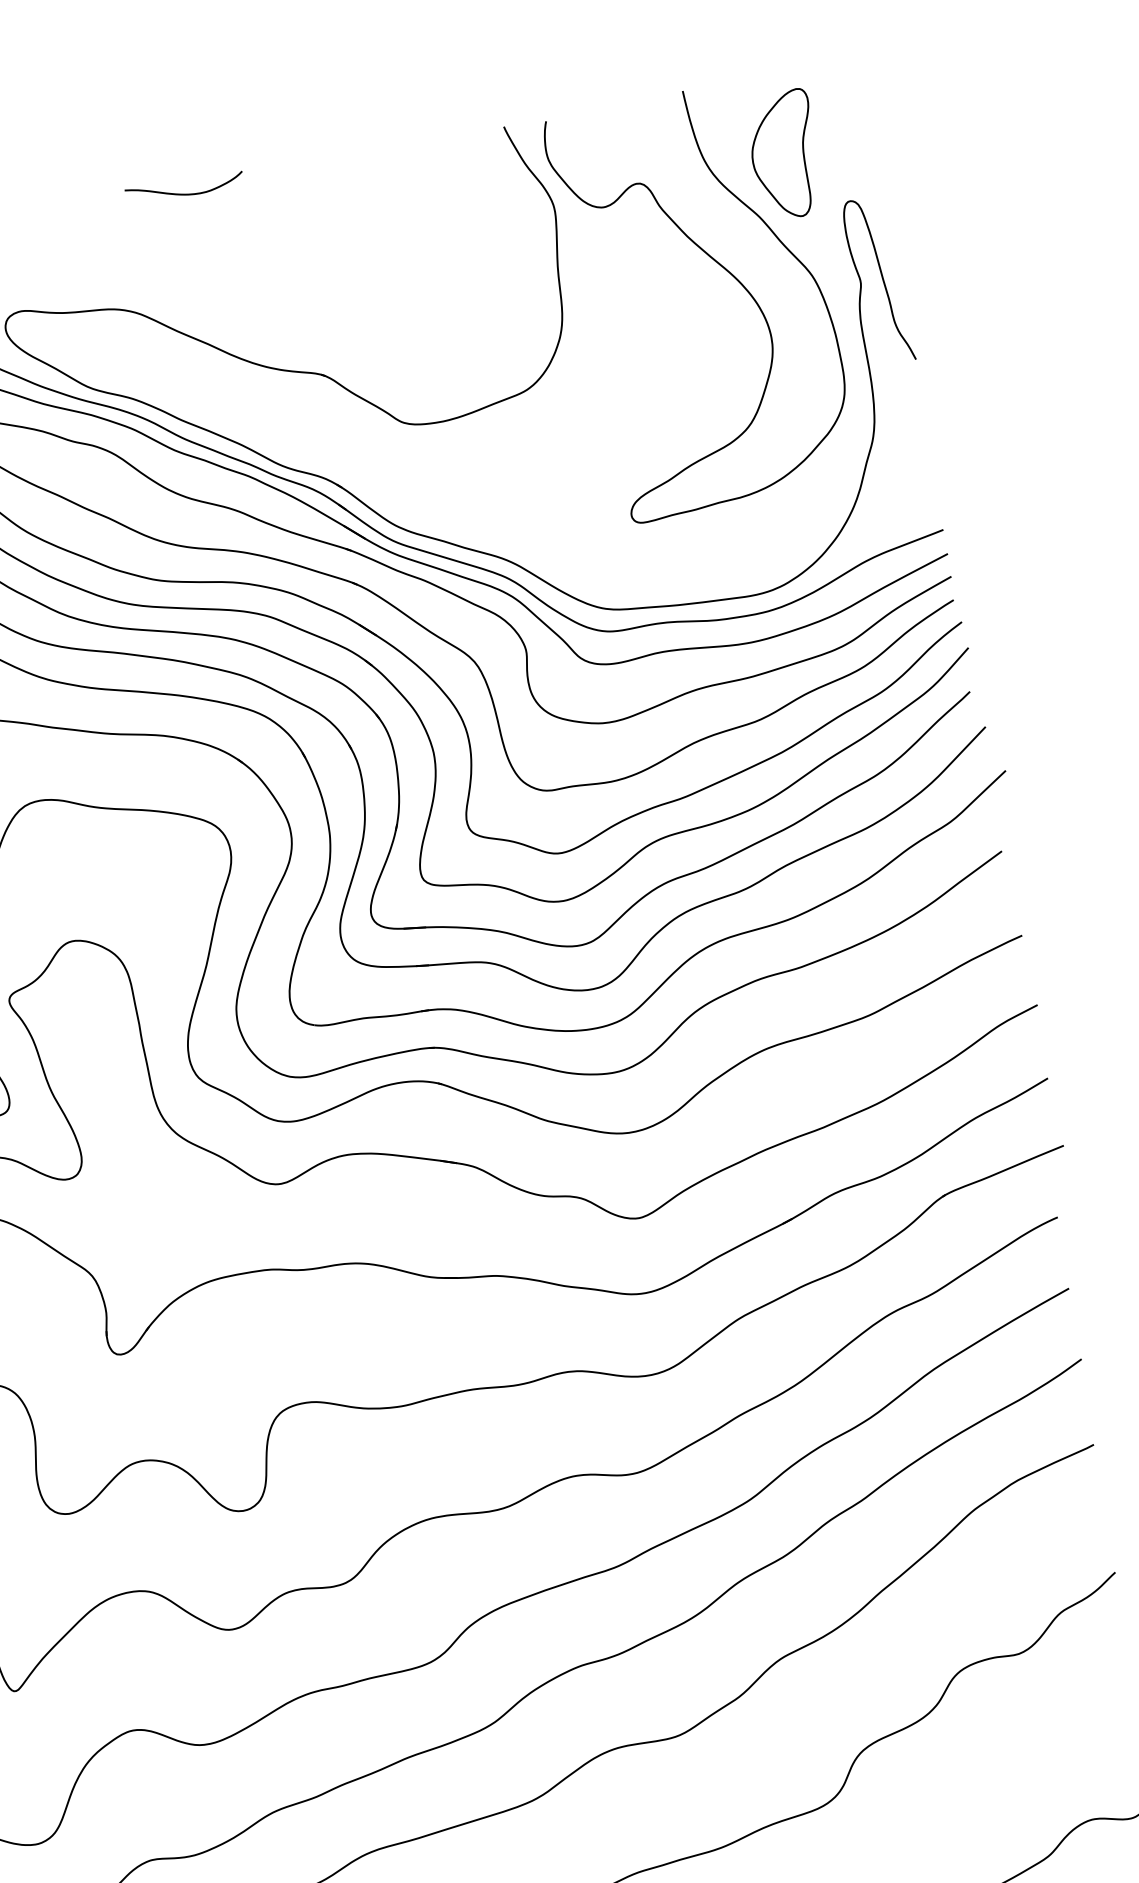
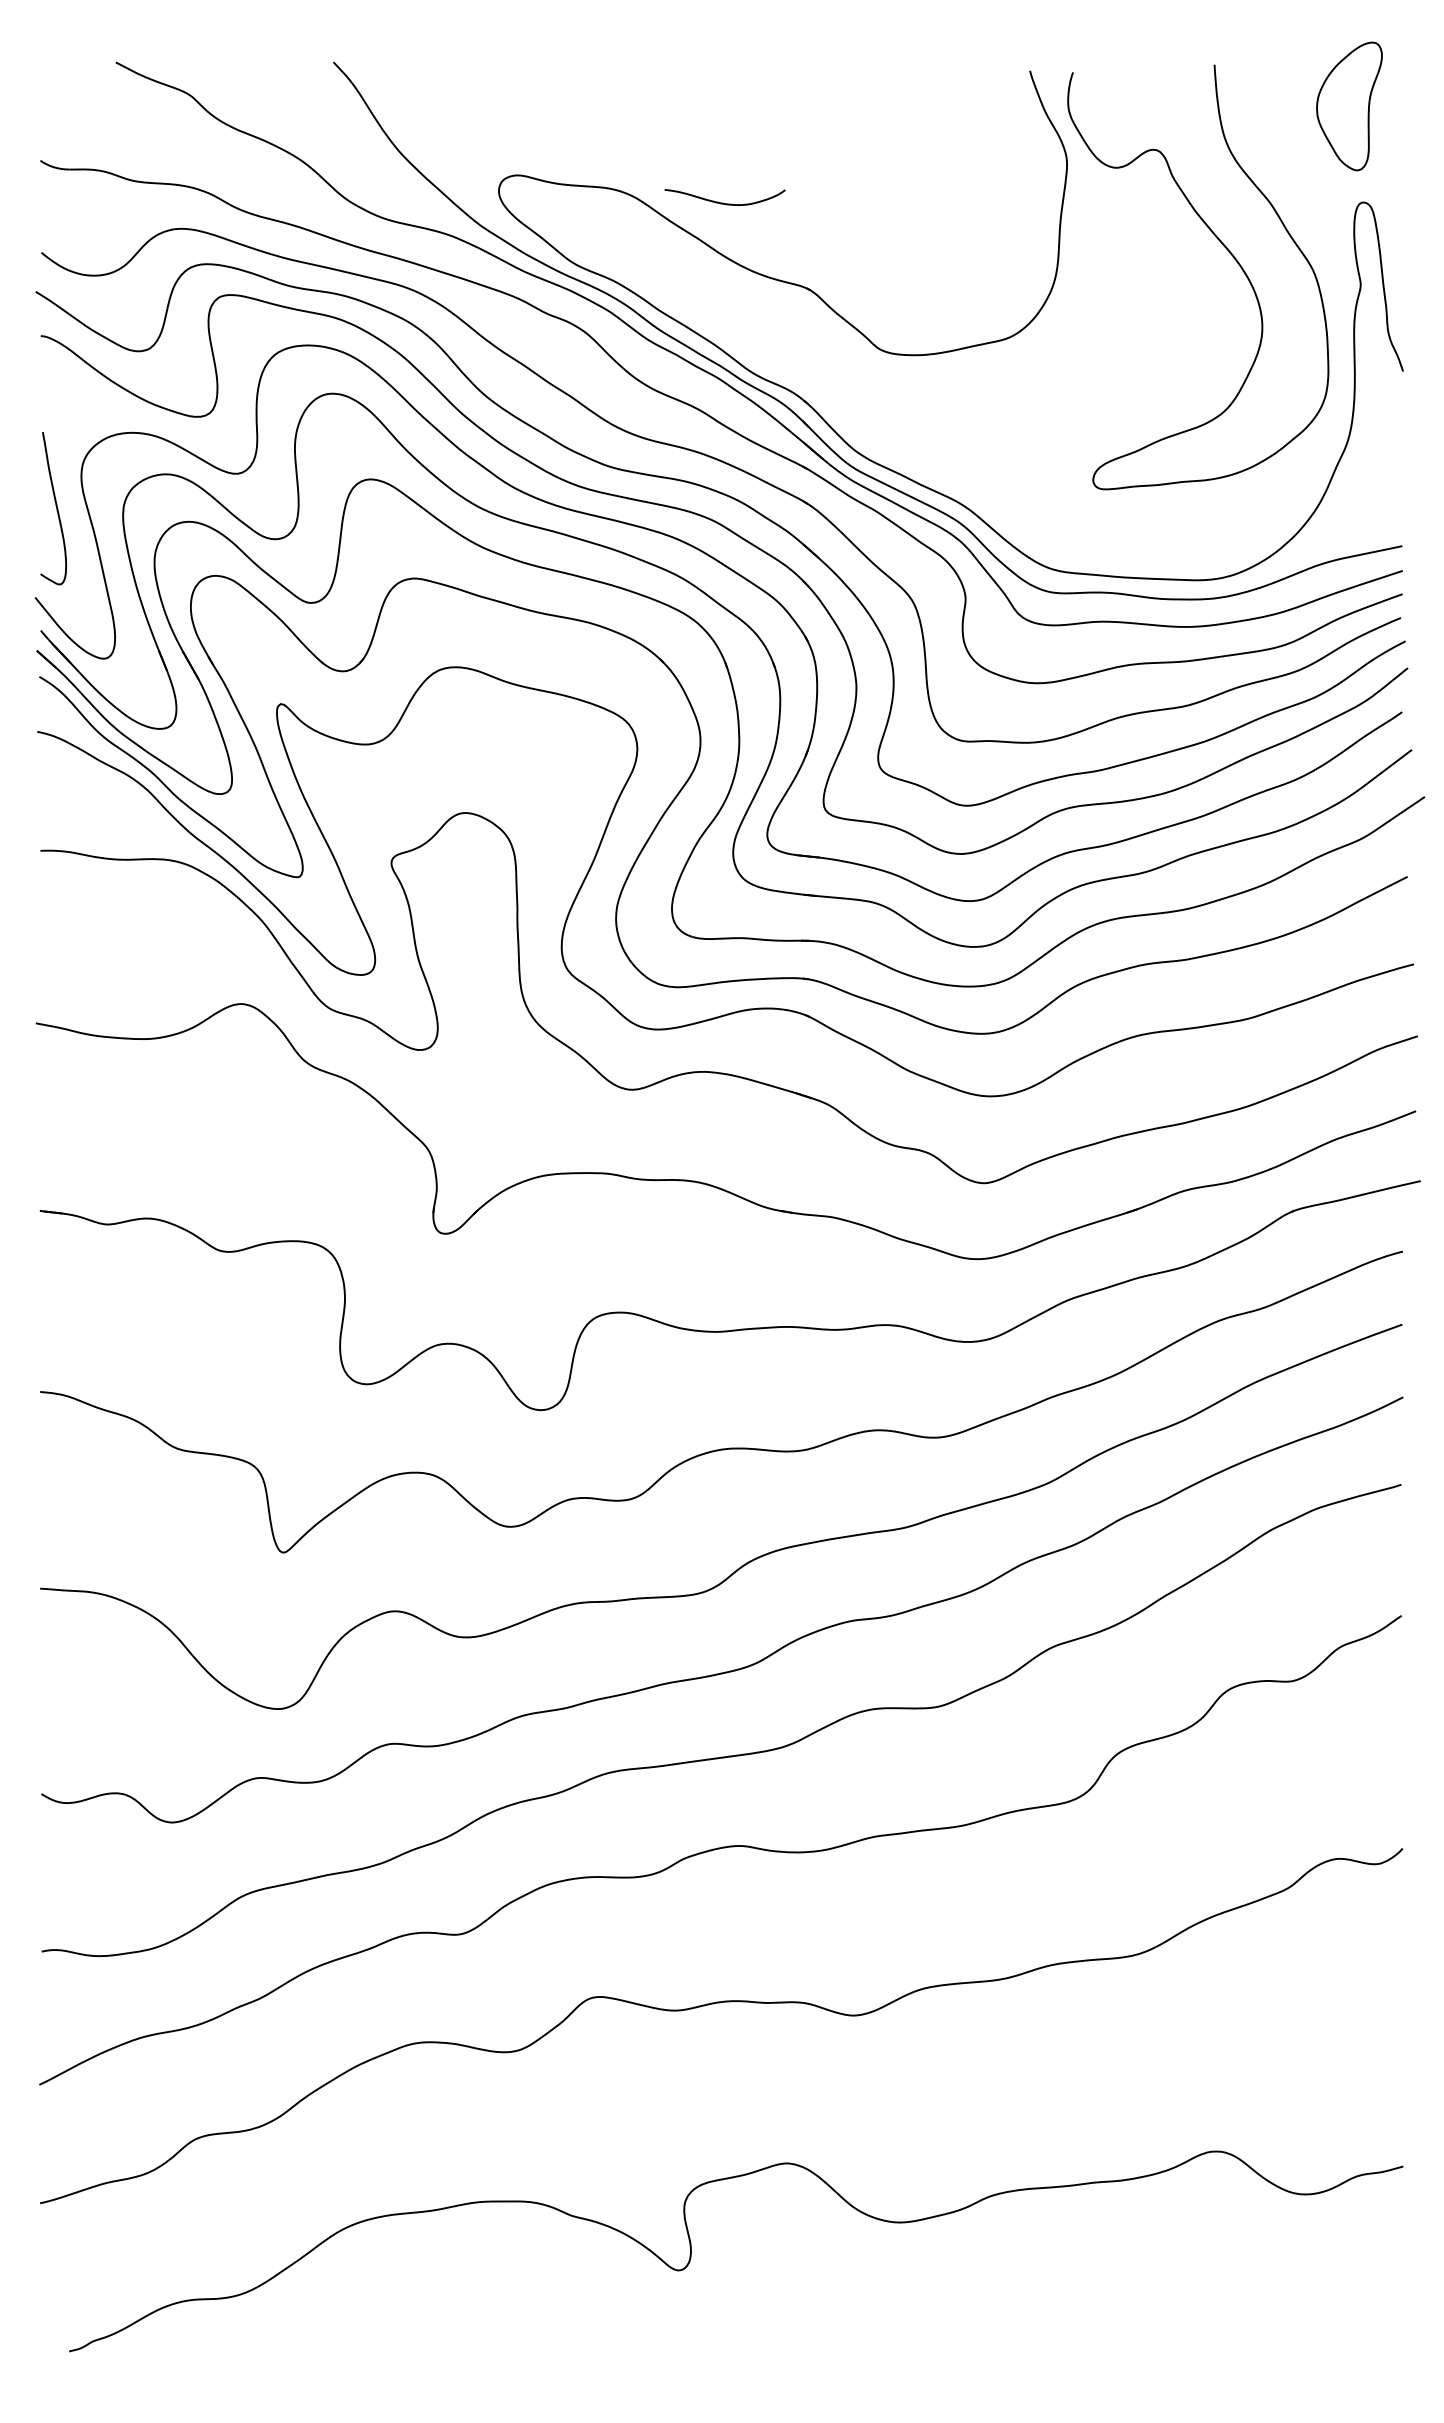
part: (784, 155) -> (1349, 106), moved
curve: (184, 193) -> (723, 202), moved

